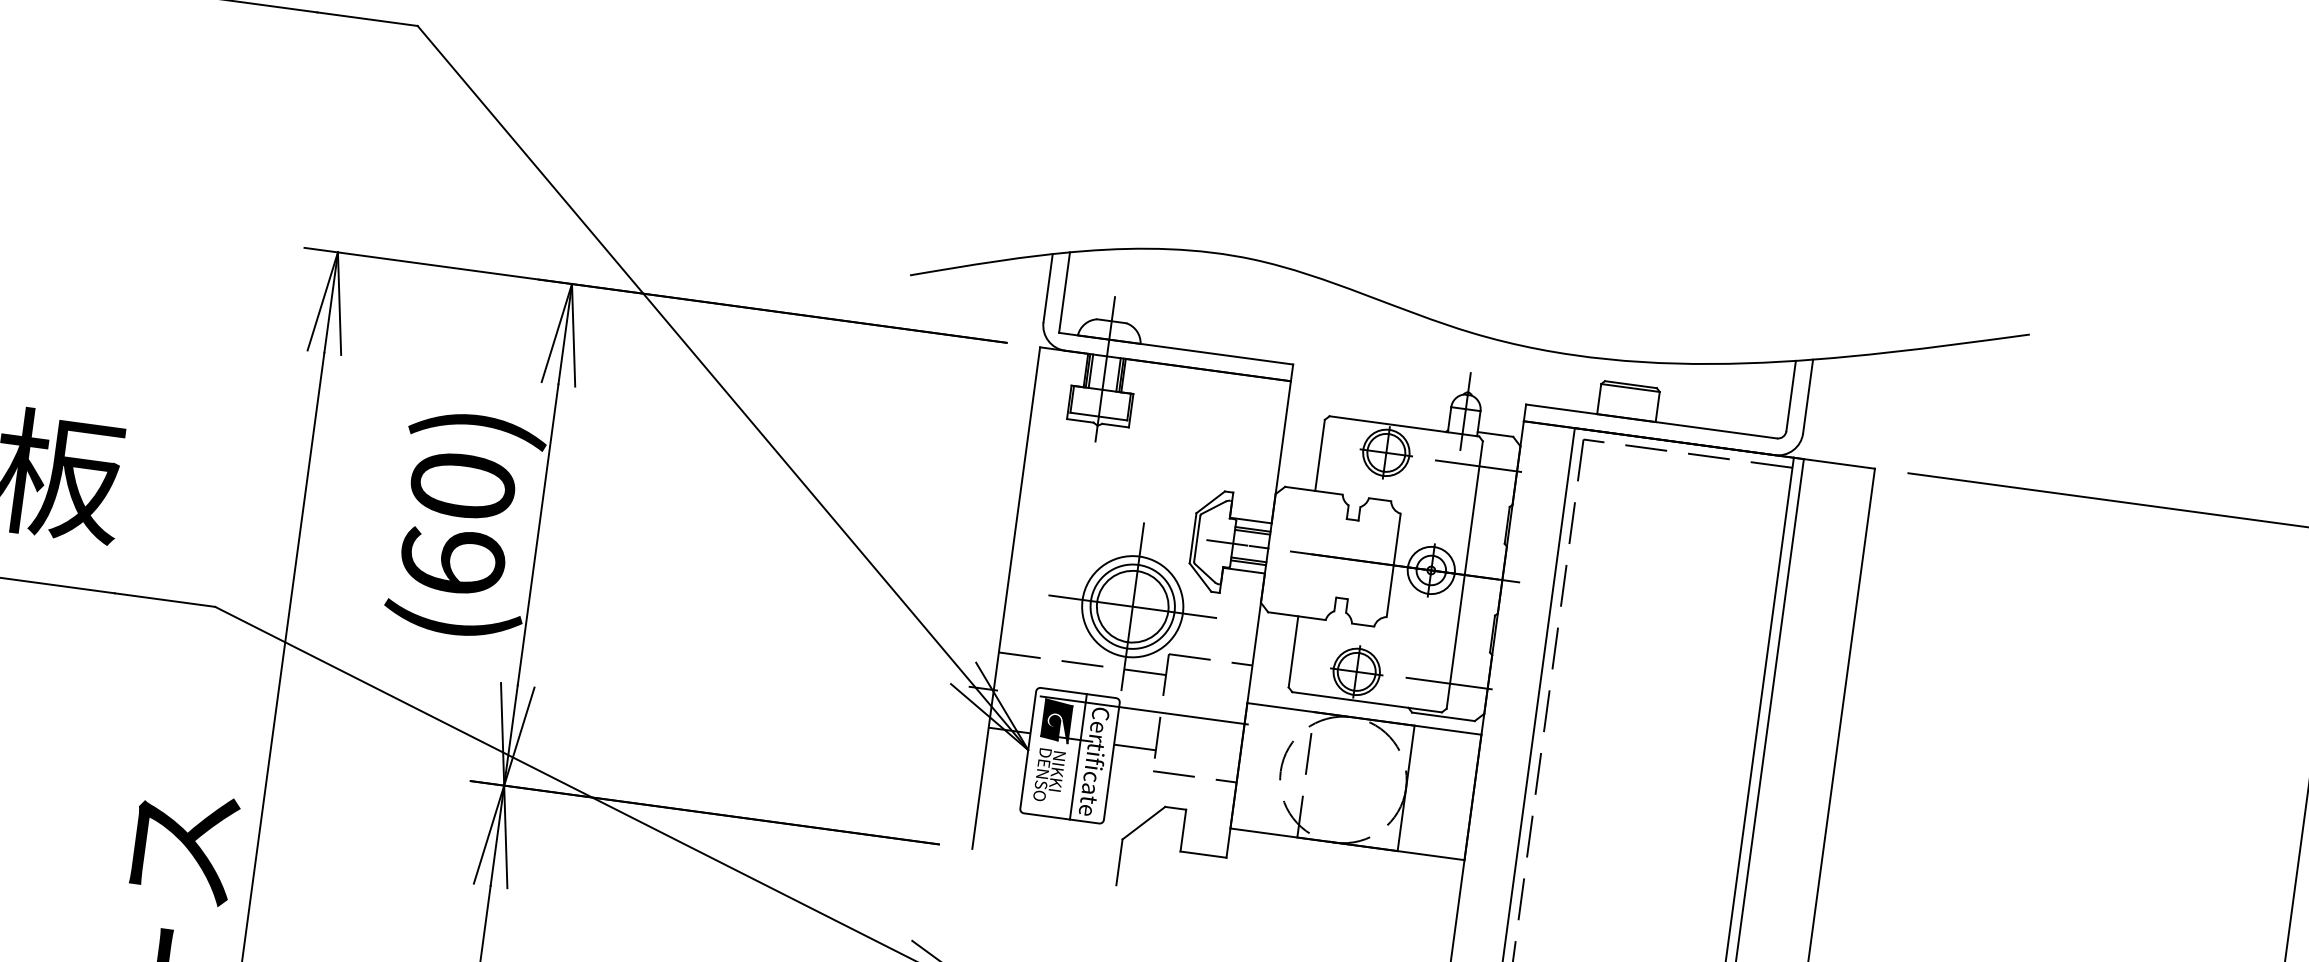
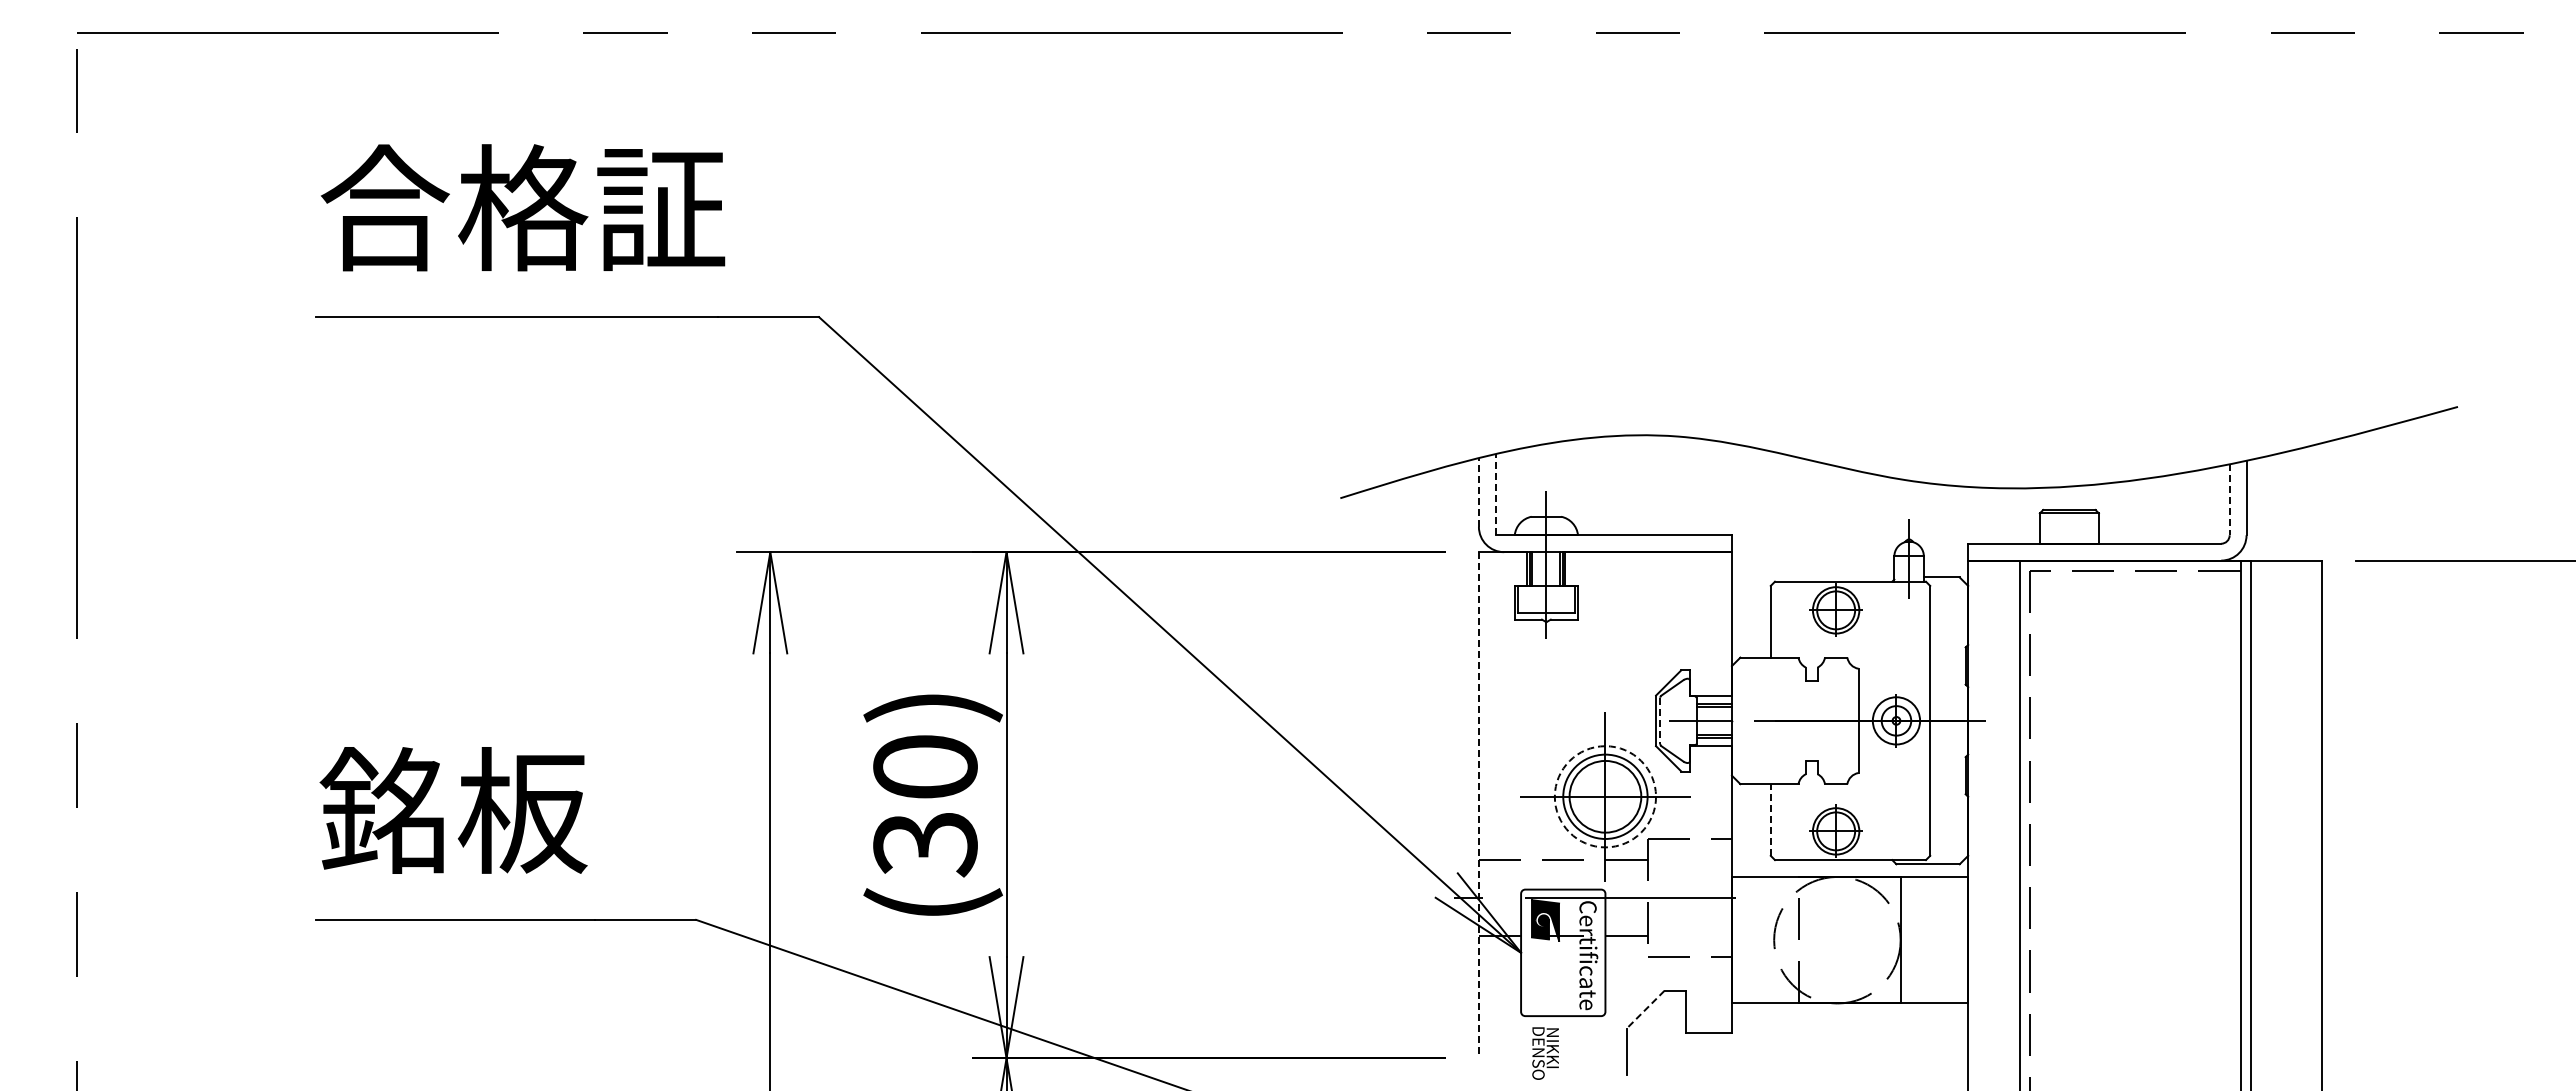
line: (1047, 287) -> (1478, 491), solid -> dashed
line: (1064, 292) -> (1495, 494), solid -> dashed
line: (1790, 396) -> (2229, 500), solid -> dashed
line: (1478, 466) -> (1929, 611), removed
line: (1197, 539) -> (1660, 721), solid -> dashed
text: (452, 562) -> (925, 844), (60) -> (30)
line: (1005, 598) -> (1478, 805), solid -> dashed
circle: (1132, 606) -> (1605, 796), solid -> dashed
line: (1293, 652) -> (1770, 820), solid -> dashed
line: (1449, 683) -> (1929, 830), removed
line: (1078, 756) -> (1571, 952), removed
text: (1049, 775) -> (1545, 1053), moved
line: (1143, 822) -> (1645, 1009), solid -> dashed

